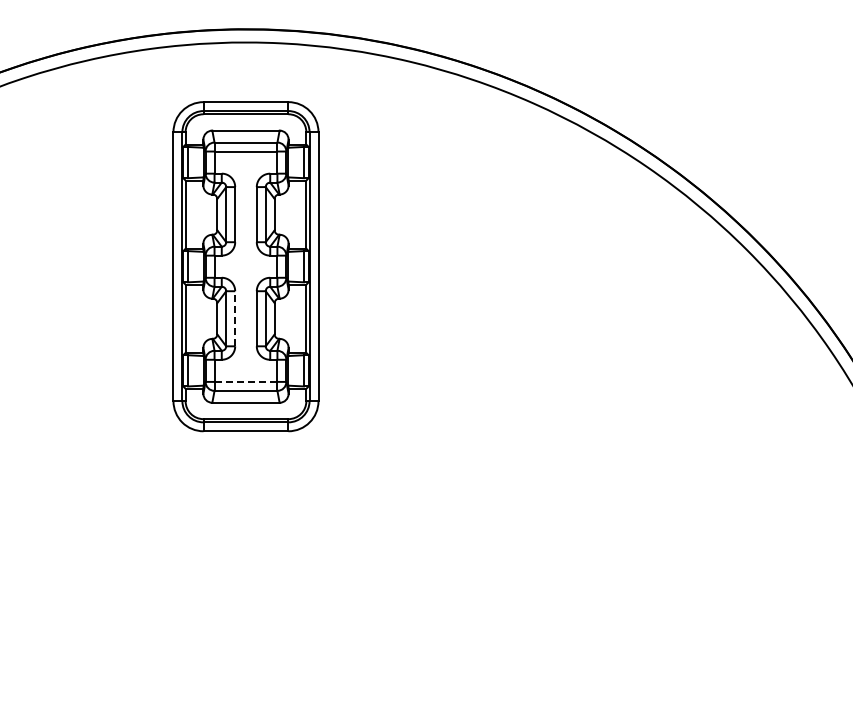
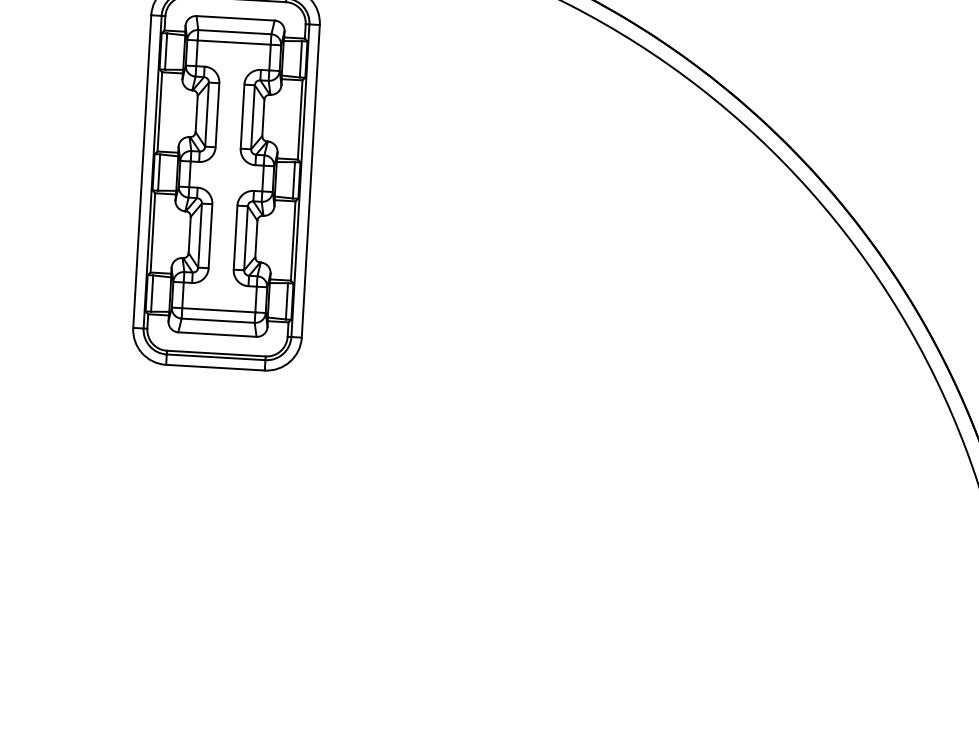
line: (235, 318) -> (210, 235), dashed -> solid
line: (245, 381) -> (218, 309), dashed -> solid

